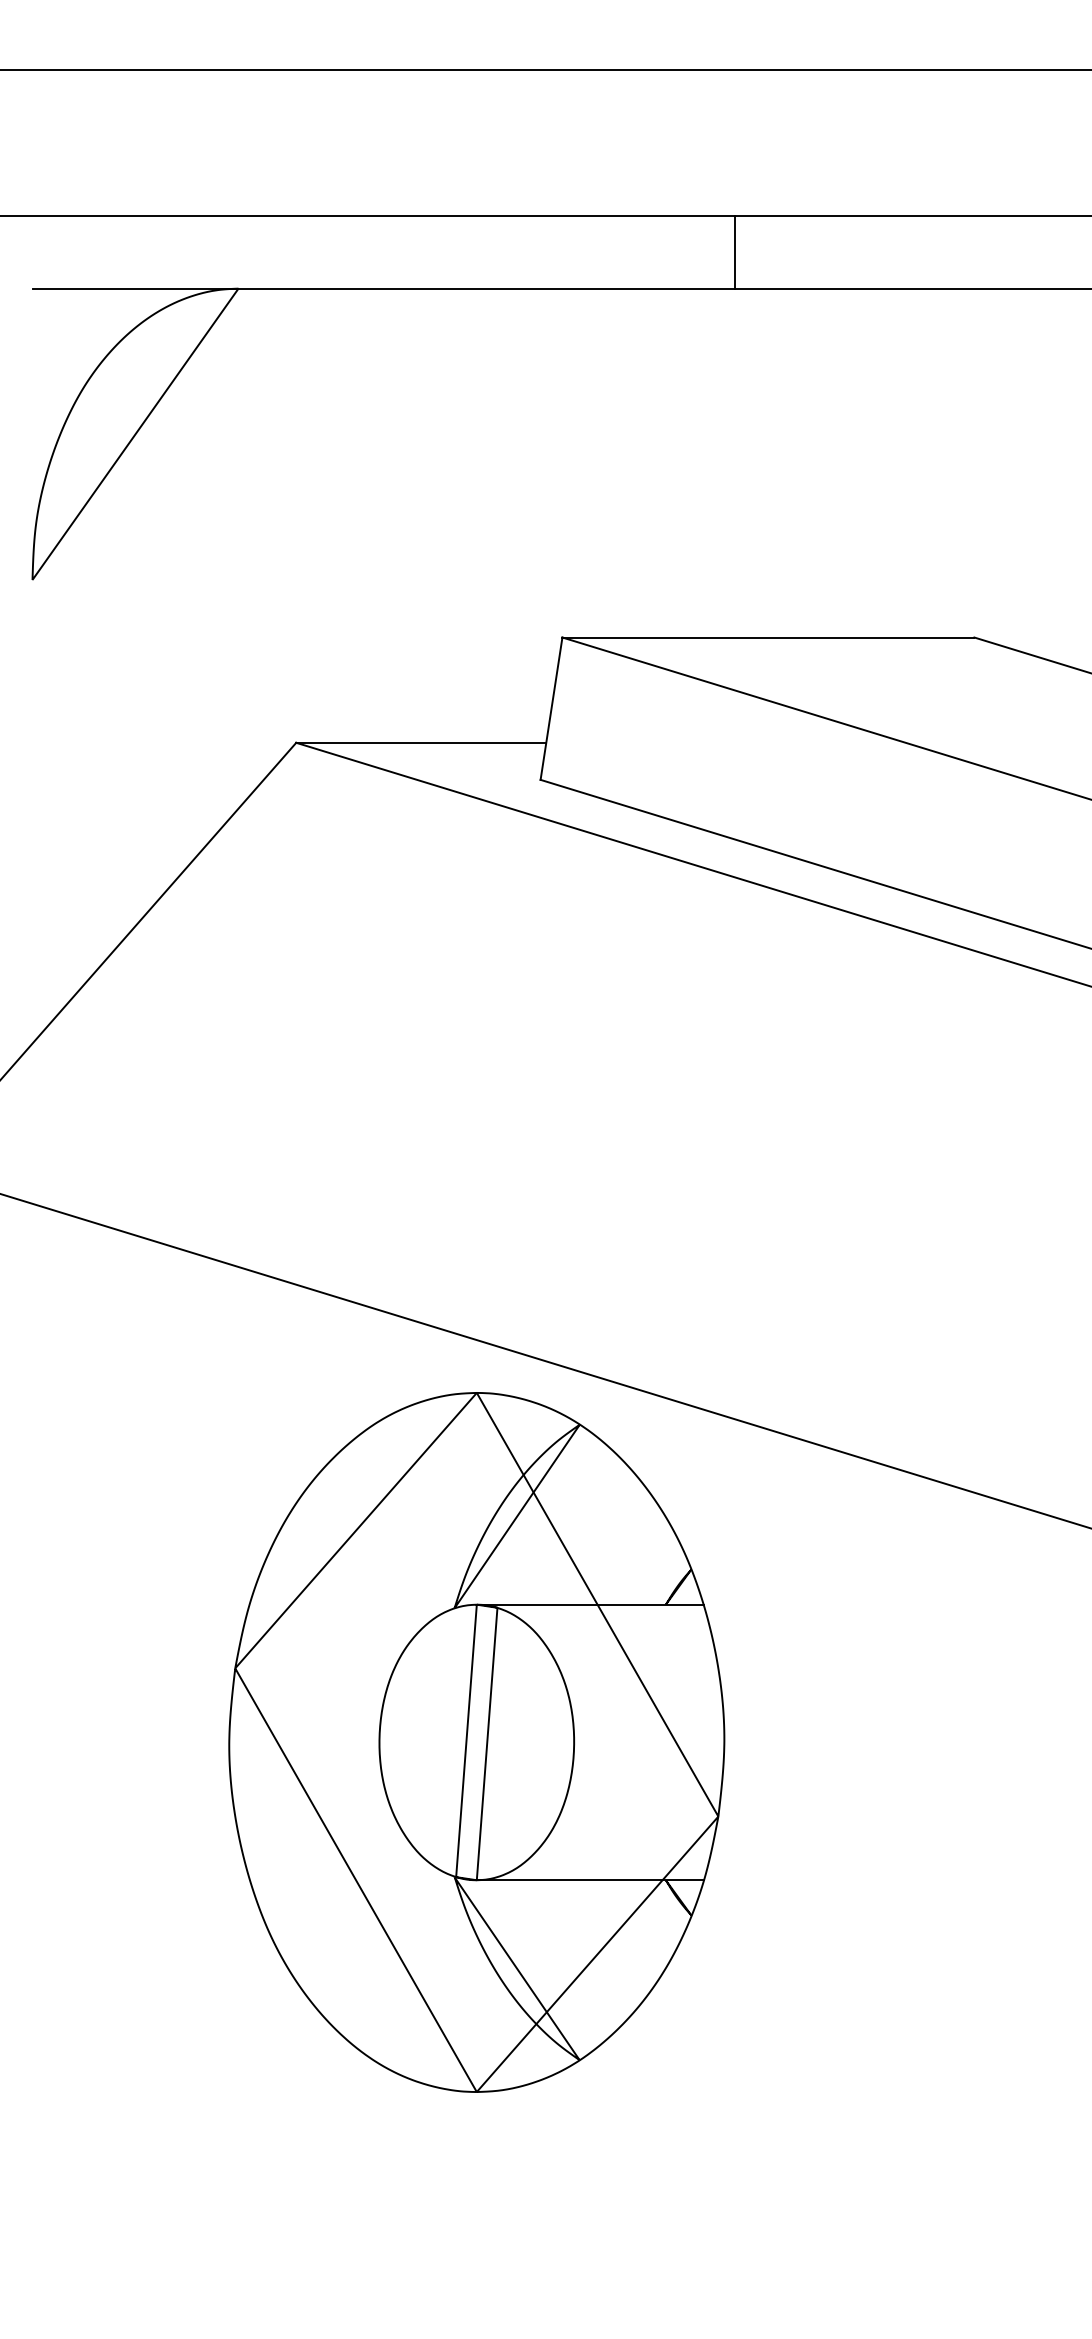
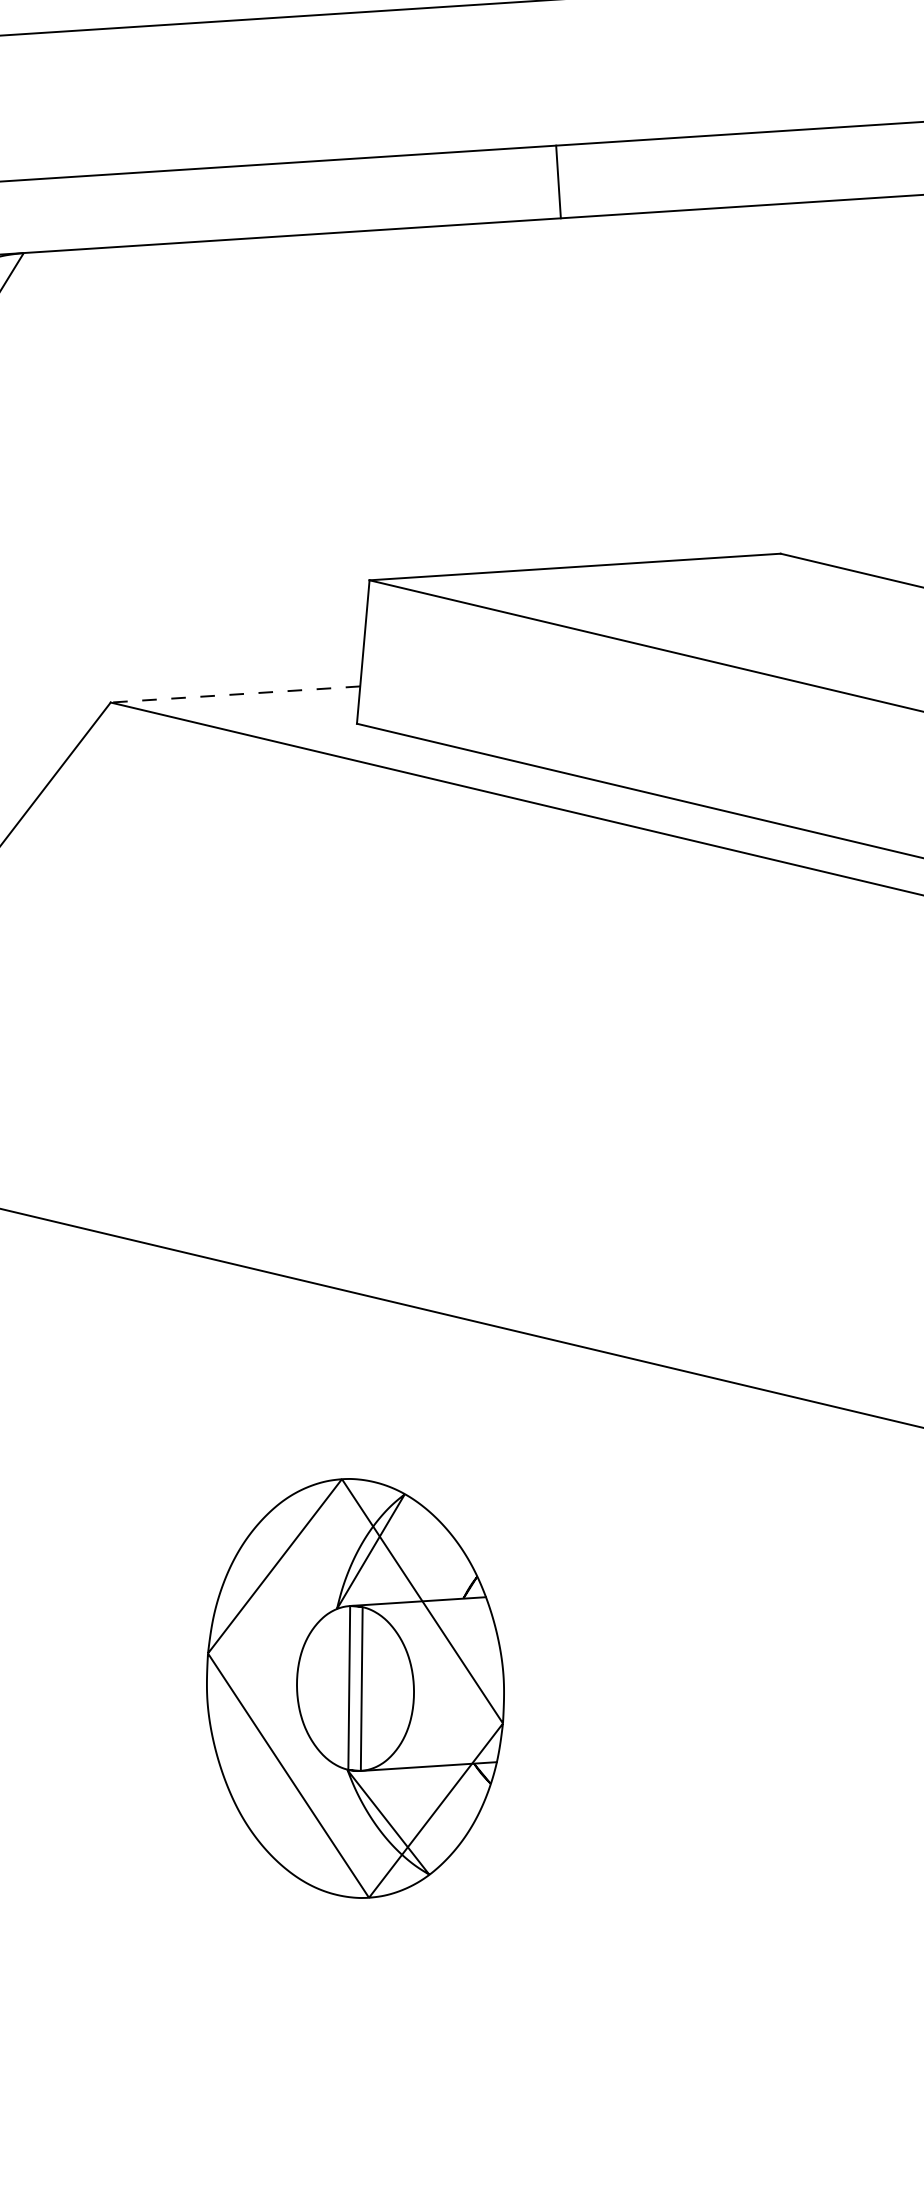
line: (734, 251) -> (558, 181), moved
line: (420, 742) -> (234, 694), solid -> dashed
part: (476, 1742) -> (355, 1688), size x0.6

